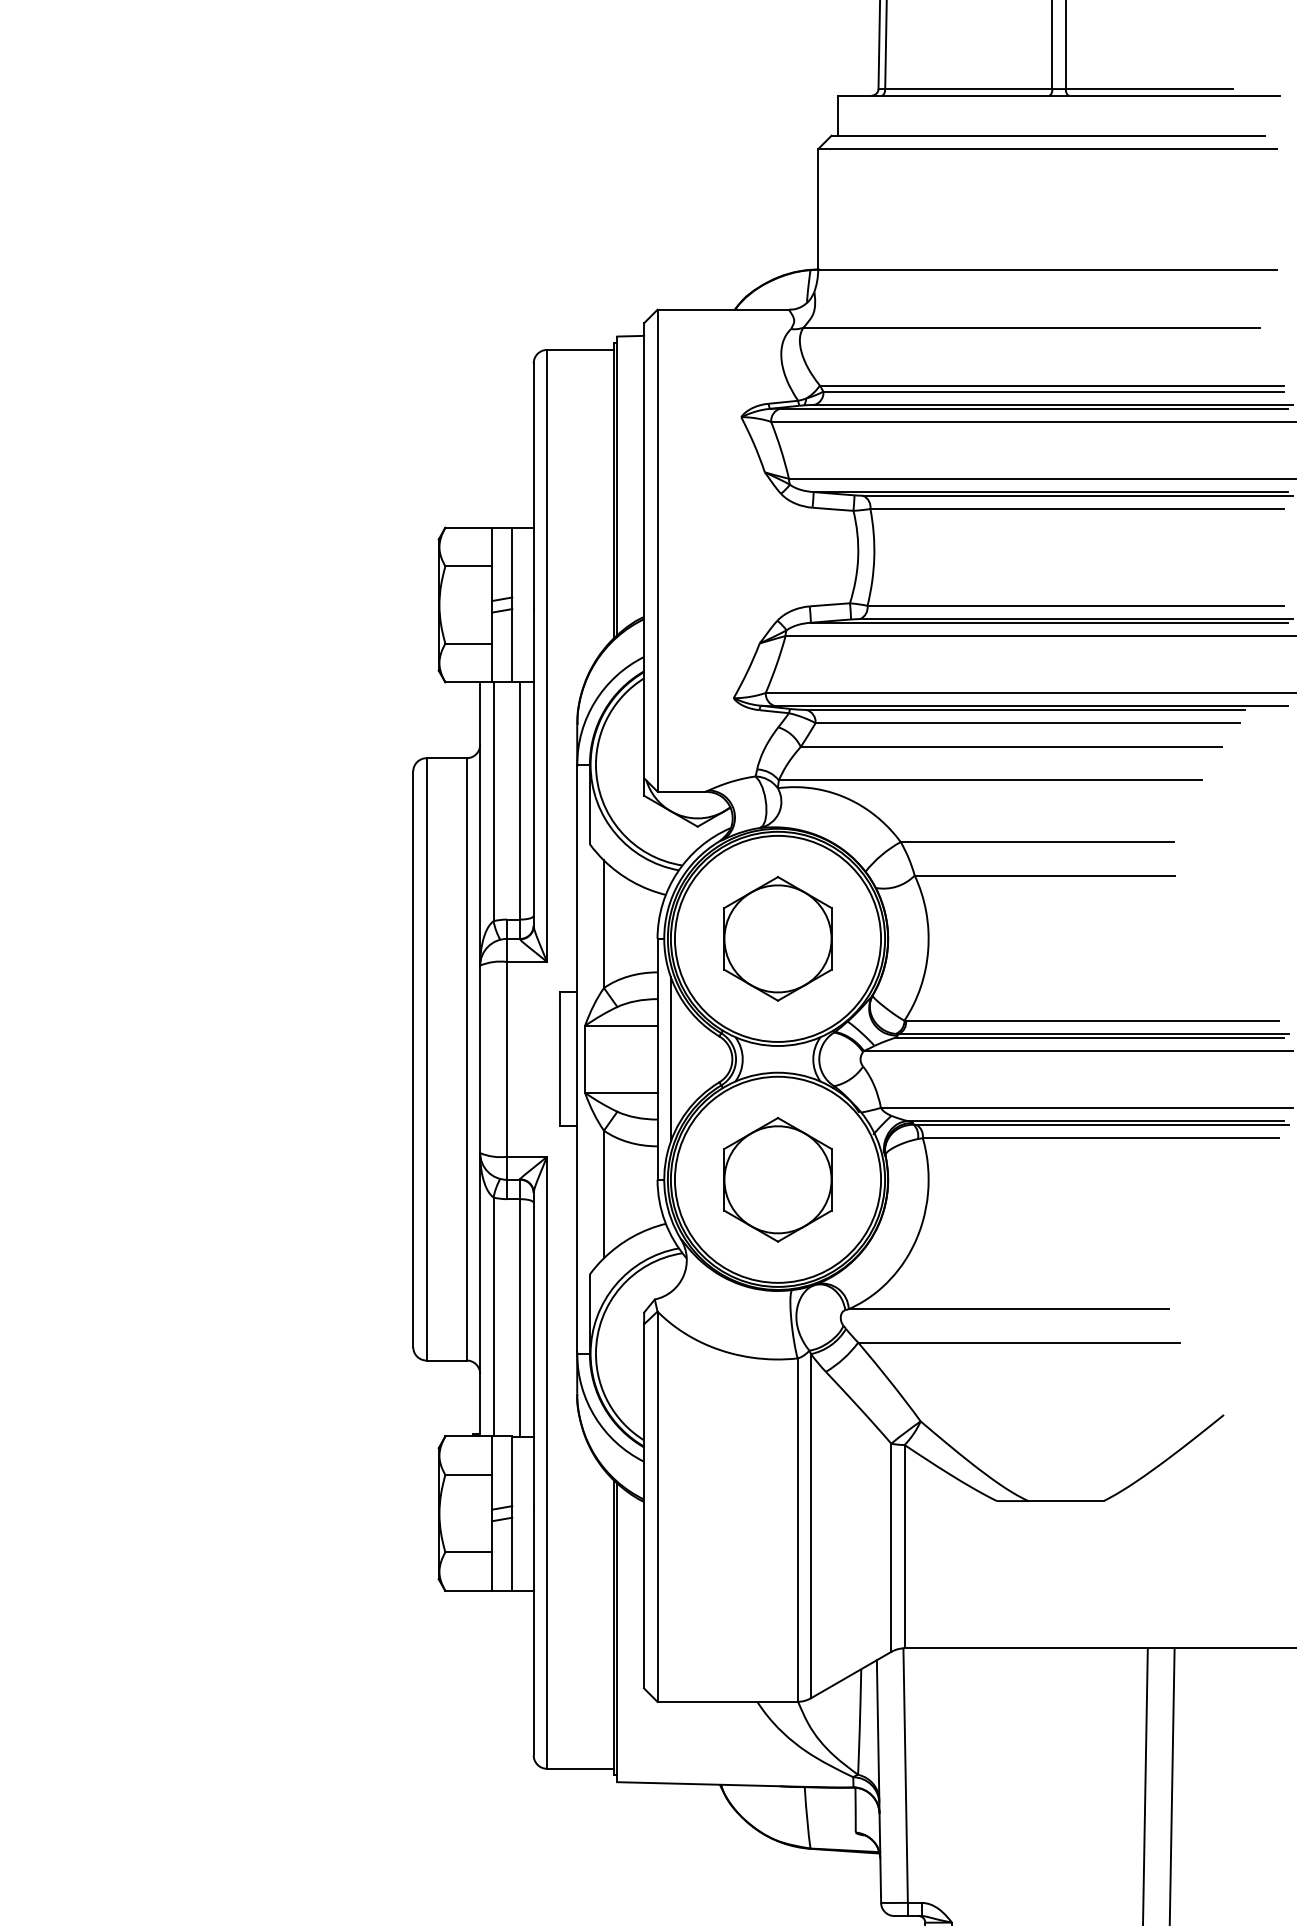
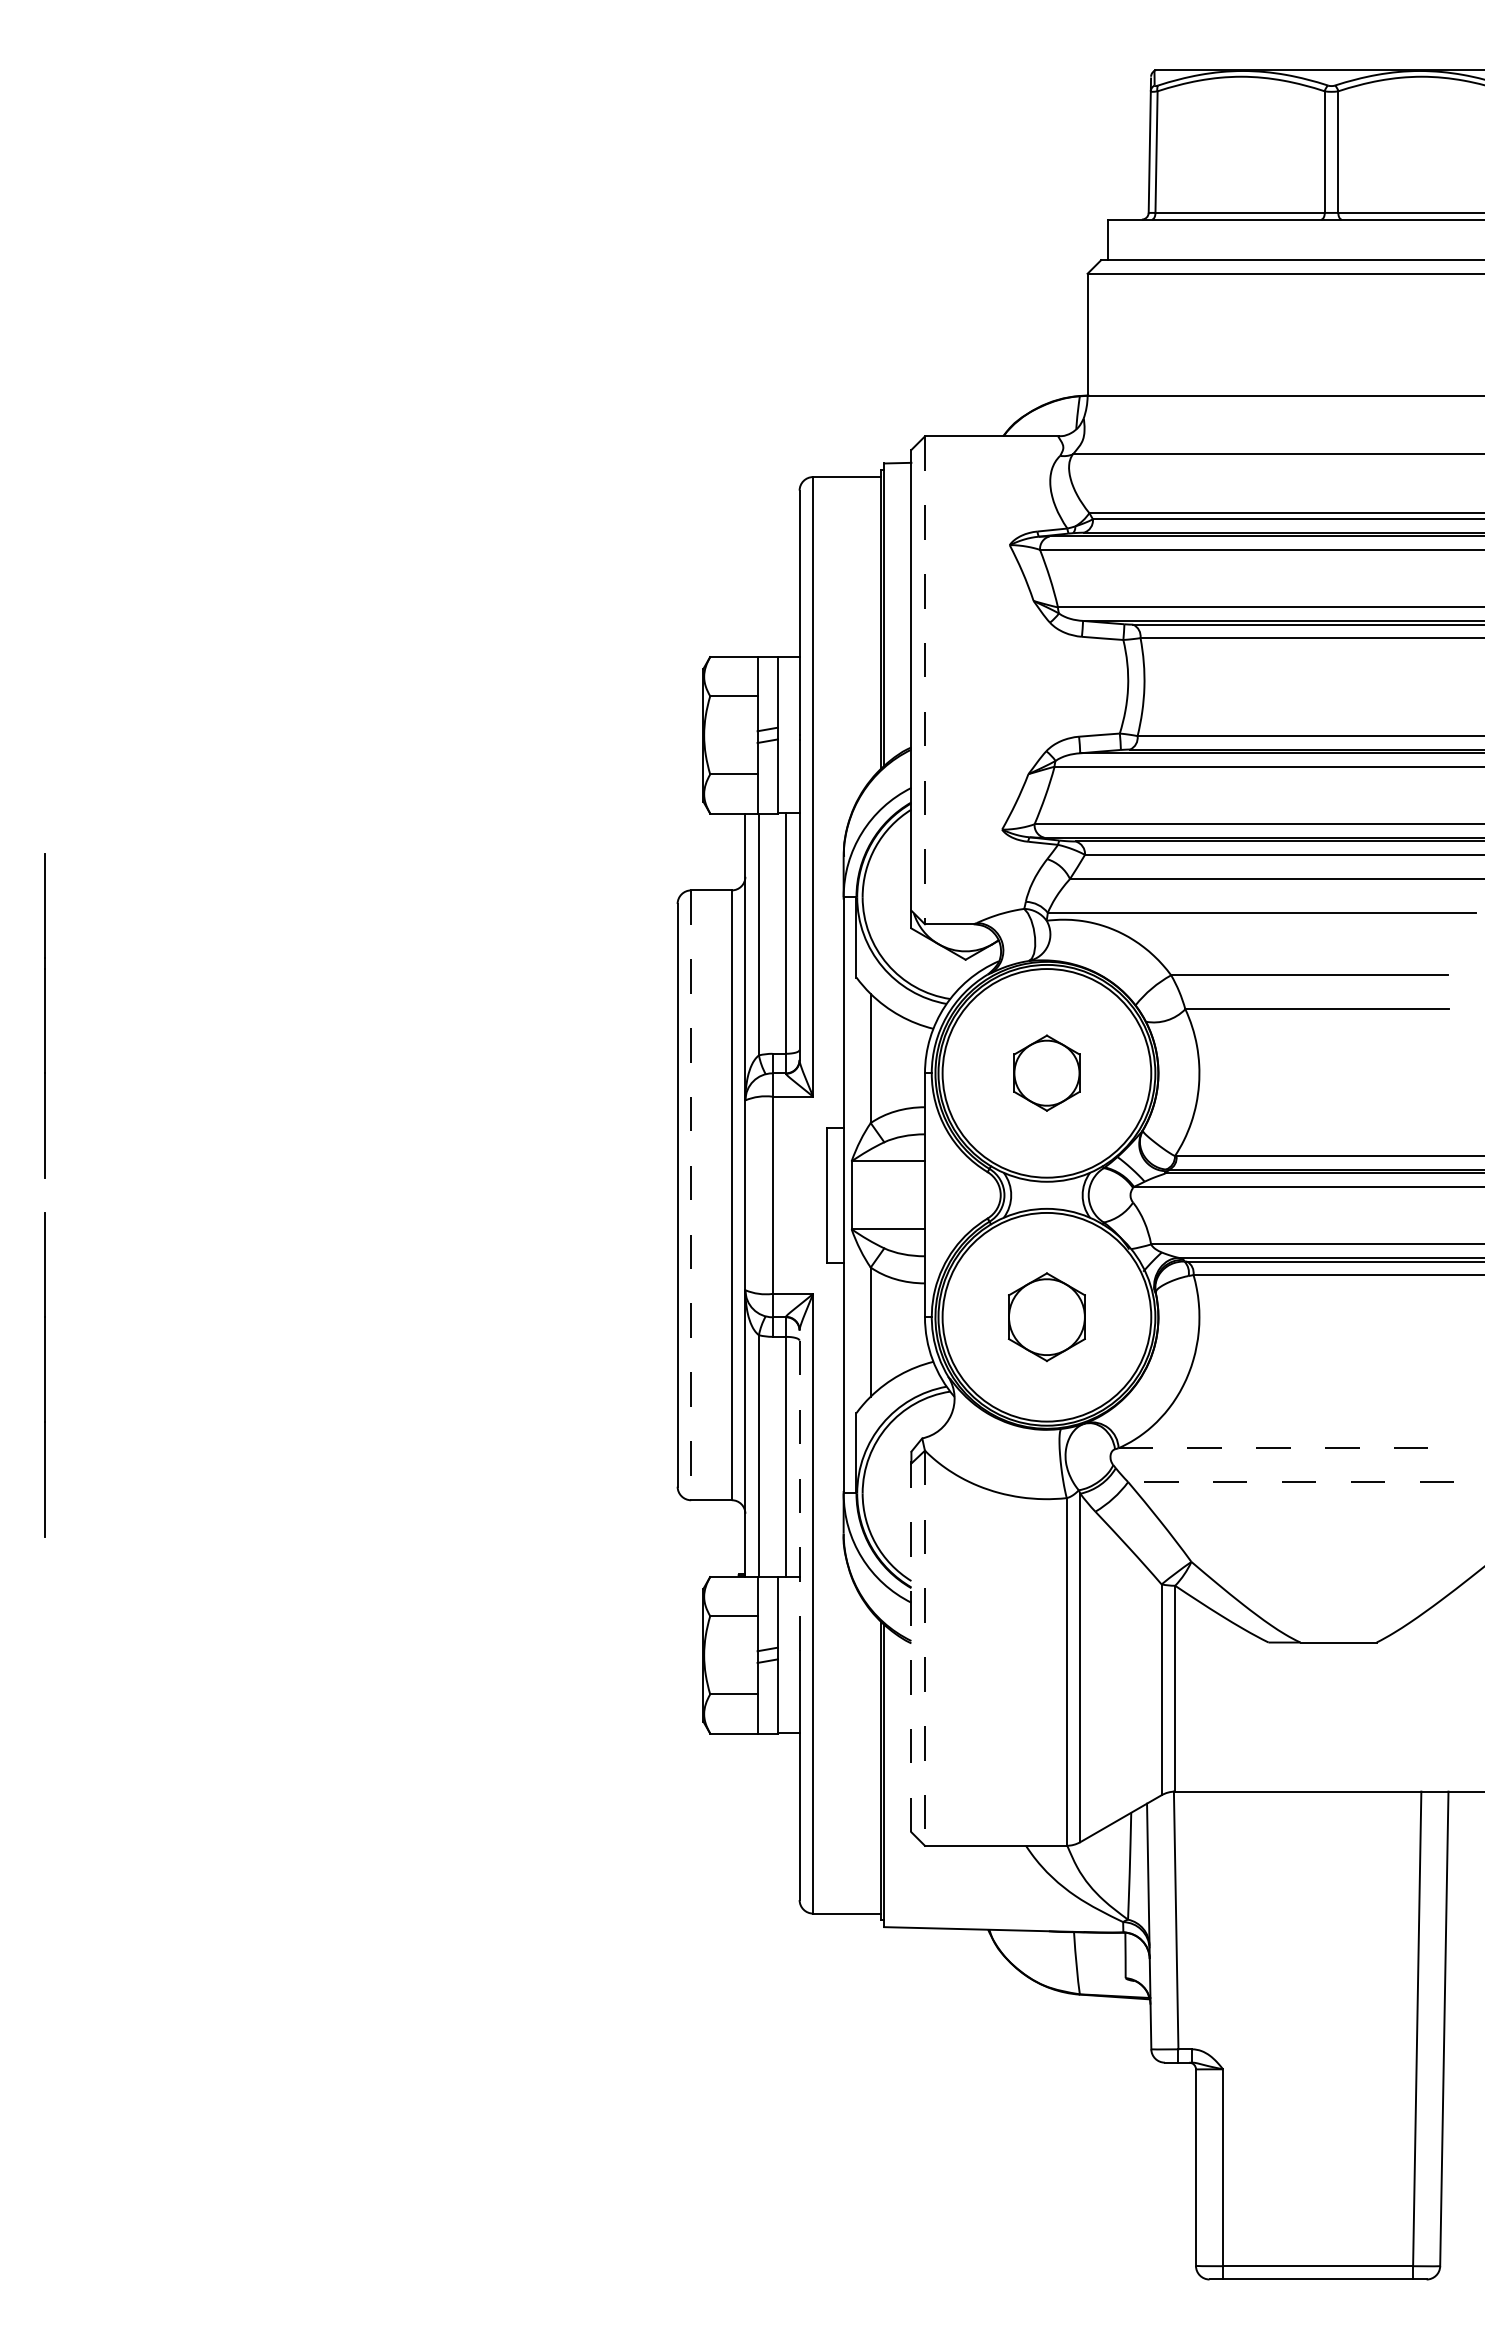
line: (657, 550) -> (924, 680), solid -> dashed
part: (777, 938) -> (1046, 1072), size x0.6
line: (426, 1059) -> (691, 1195), solid -> dashed
line: (670, 1059) -> (938, 1195), removed
part: (777, 1179) -> (1046, 1316), size x0.7
line: (1008, 1309) -> (1280, 1448), solid -> dashed
line: (1019, 1343) -> (1291, 1482), solid -> dashed
line: (533, 1349) -> (799, 1489), solid -> dashed
line: (644, 1505) -> (911, 1647), solid -> dashed
line: (657, 1506) -> (924, 1648), solid -> dashed

